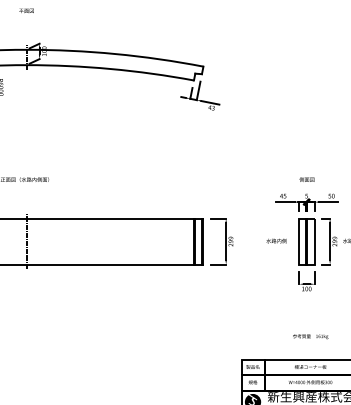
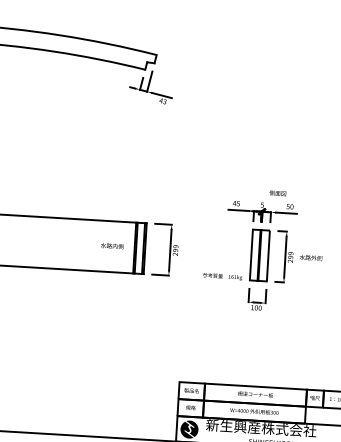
text: (306, 179) -> (277, 193), moved
text: (276, 240) -> (112, 245), moved
text: (310, 336) -> (222, 276), moved

